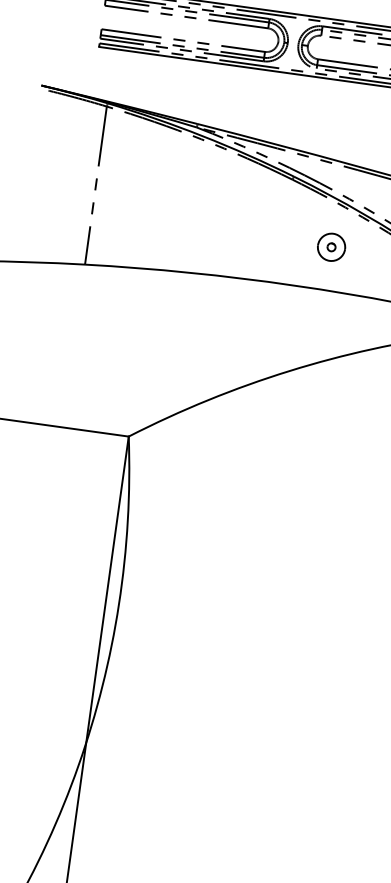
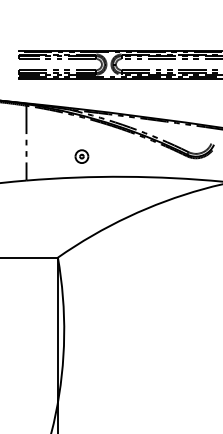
part: (330, 246) -> (81, 156), moved

